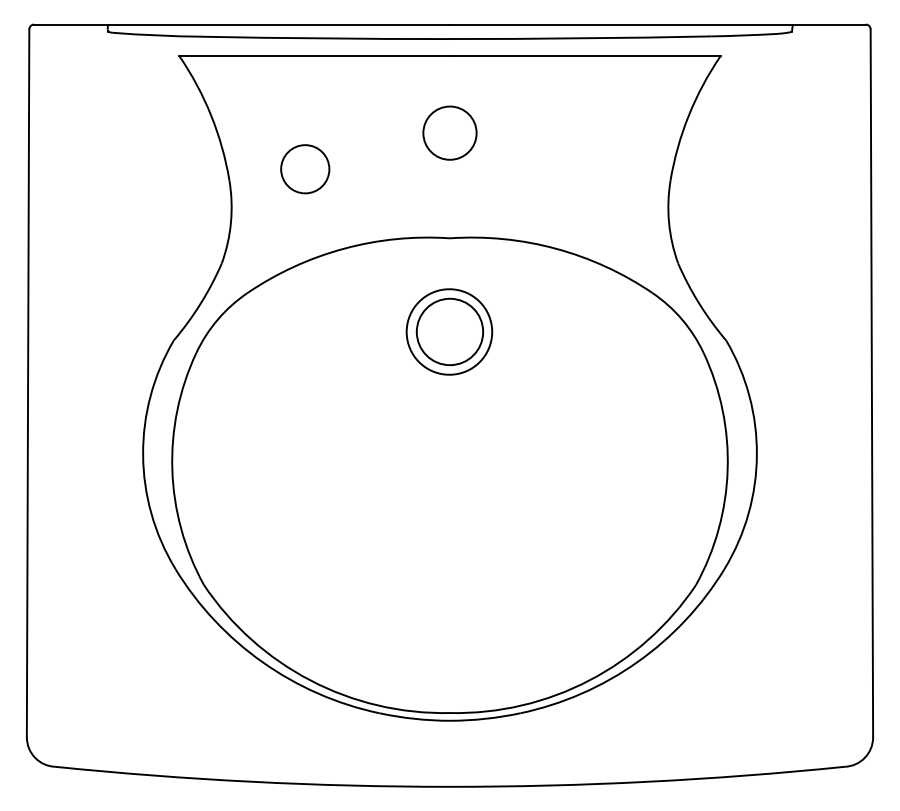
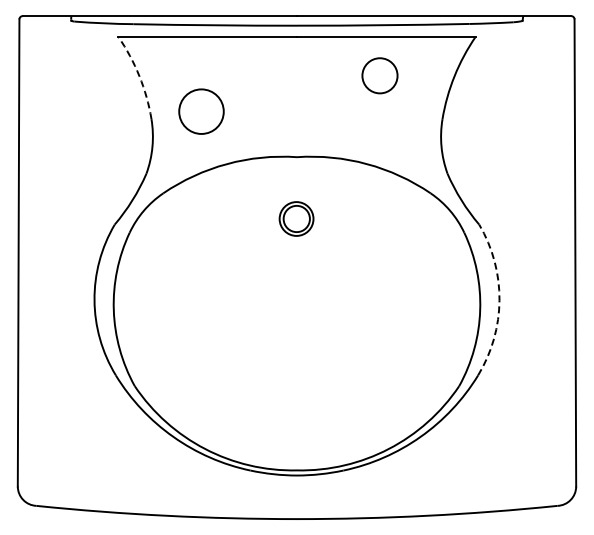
arc: (211, 116) -> (139, 76), solid -> dashed
circle: (449, 132) -> (379, 75), moved
circle: (305, 169) -> (201, 111), size x1.4
part: (449, 331) -> (296, 218), size x0.6
arc: (756, 455) -> (499, 300), solid -> dashed

